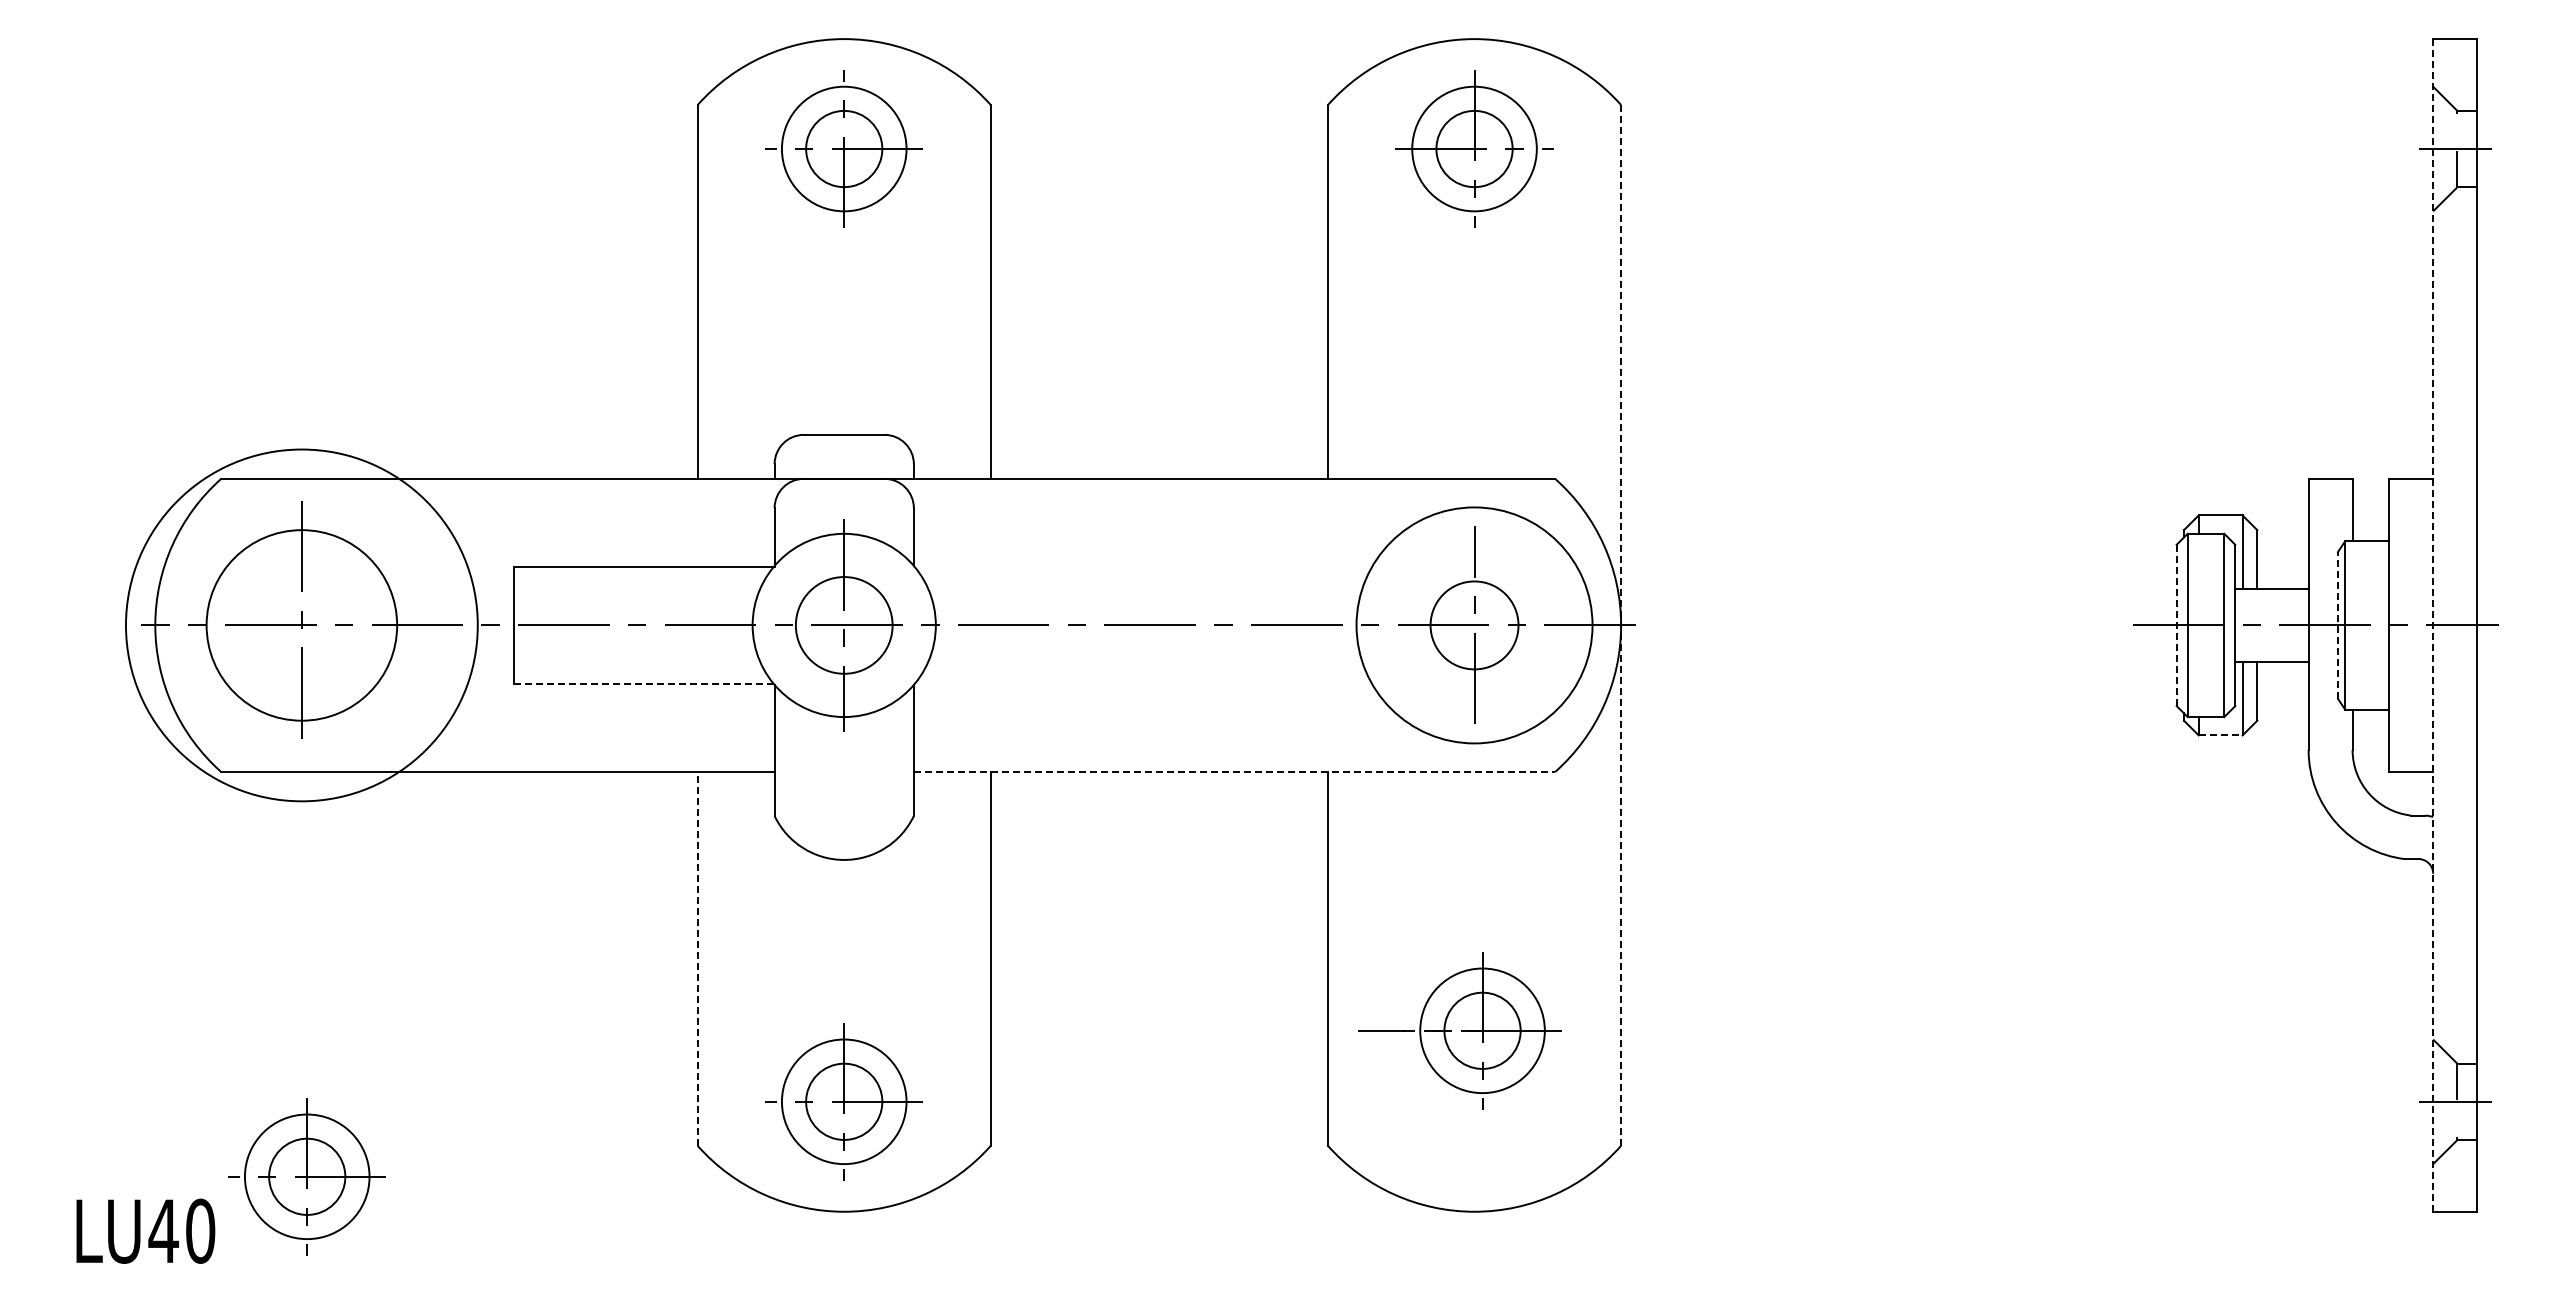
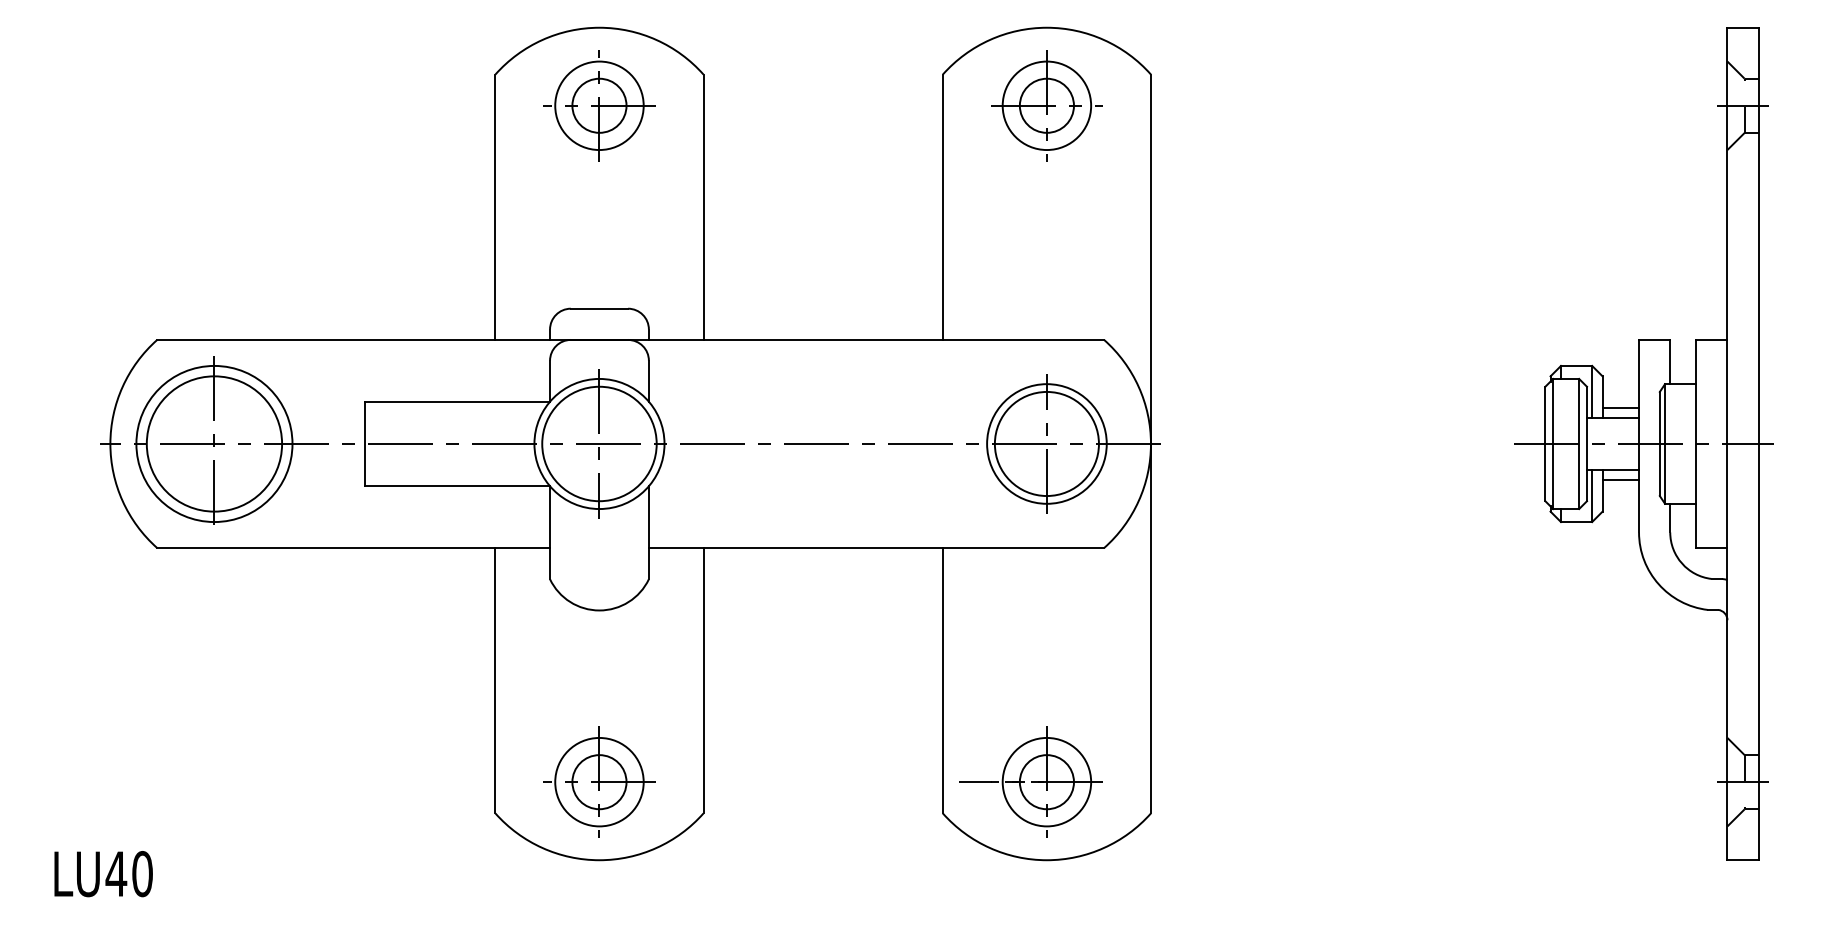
line: (2282, 574) -> (1620, 407), added
line: (2337, 624) -> (1659, 443), dashed -> solid
circle: (301, 625) -> (214, 444), size x0.62
circle: (843, 625) -> (598, 444), size x1.67
circle: (1474, 625) -> (1046, 444), size x0.71
circle: (1474, 625) -> (1046, 444), size x1.67
line: (1621, 625) -> (1151, 444), dashed -> solid
line: (2176, 625) -> (1545, 444), dashed -> solid
line: (2433, 625) -> (1727, 444), dashed -> solid
line: (2282, 676) -> (1620, 480), added
line: (644, 684) -> (457, 485), dashed -> solid
line: (2220, 735) -> (1576, 522), dashed -> solid
line: (1234, 772) -> (876, 548), dashed -> solid
line: (697, 958) -> (495, 680), dashed -> solid
part: (1459, 1030) -> (1030, 781), moved
part: (306, 1176) -> (217, 835), removed

